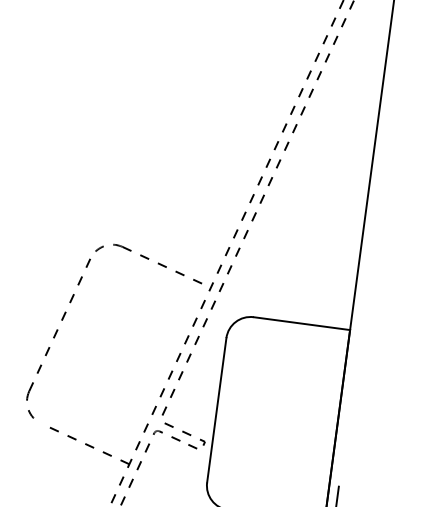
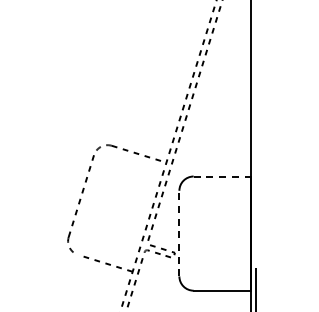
line: (302, 323) -> (222, 176), solid -> dashed
line: (216, 410) -> (179, 233), solid -> dashed

